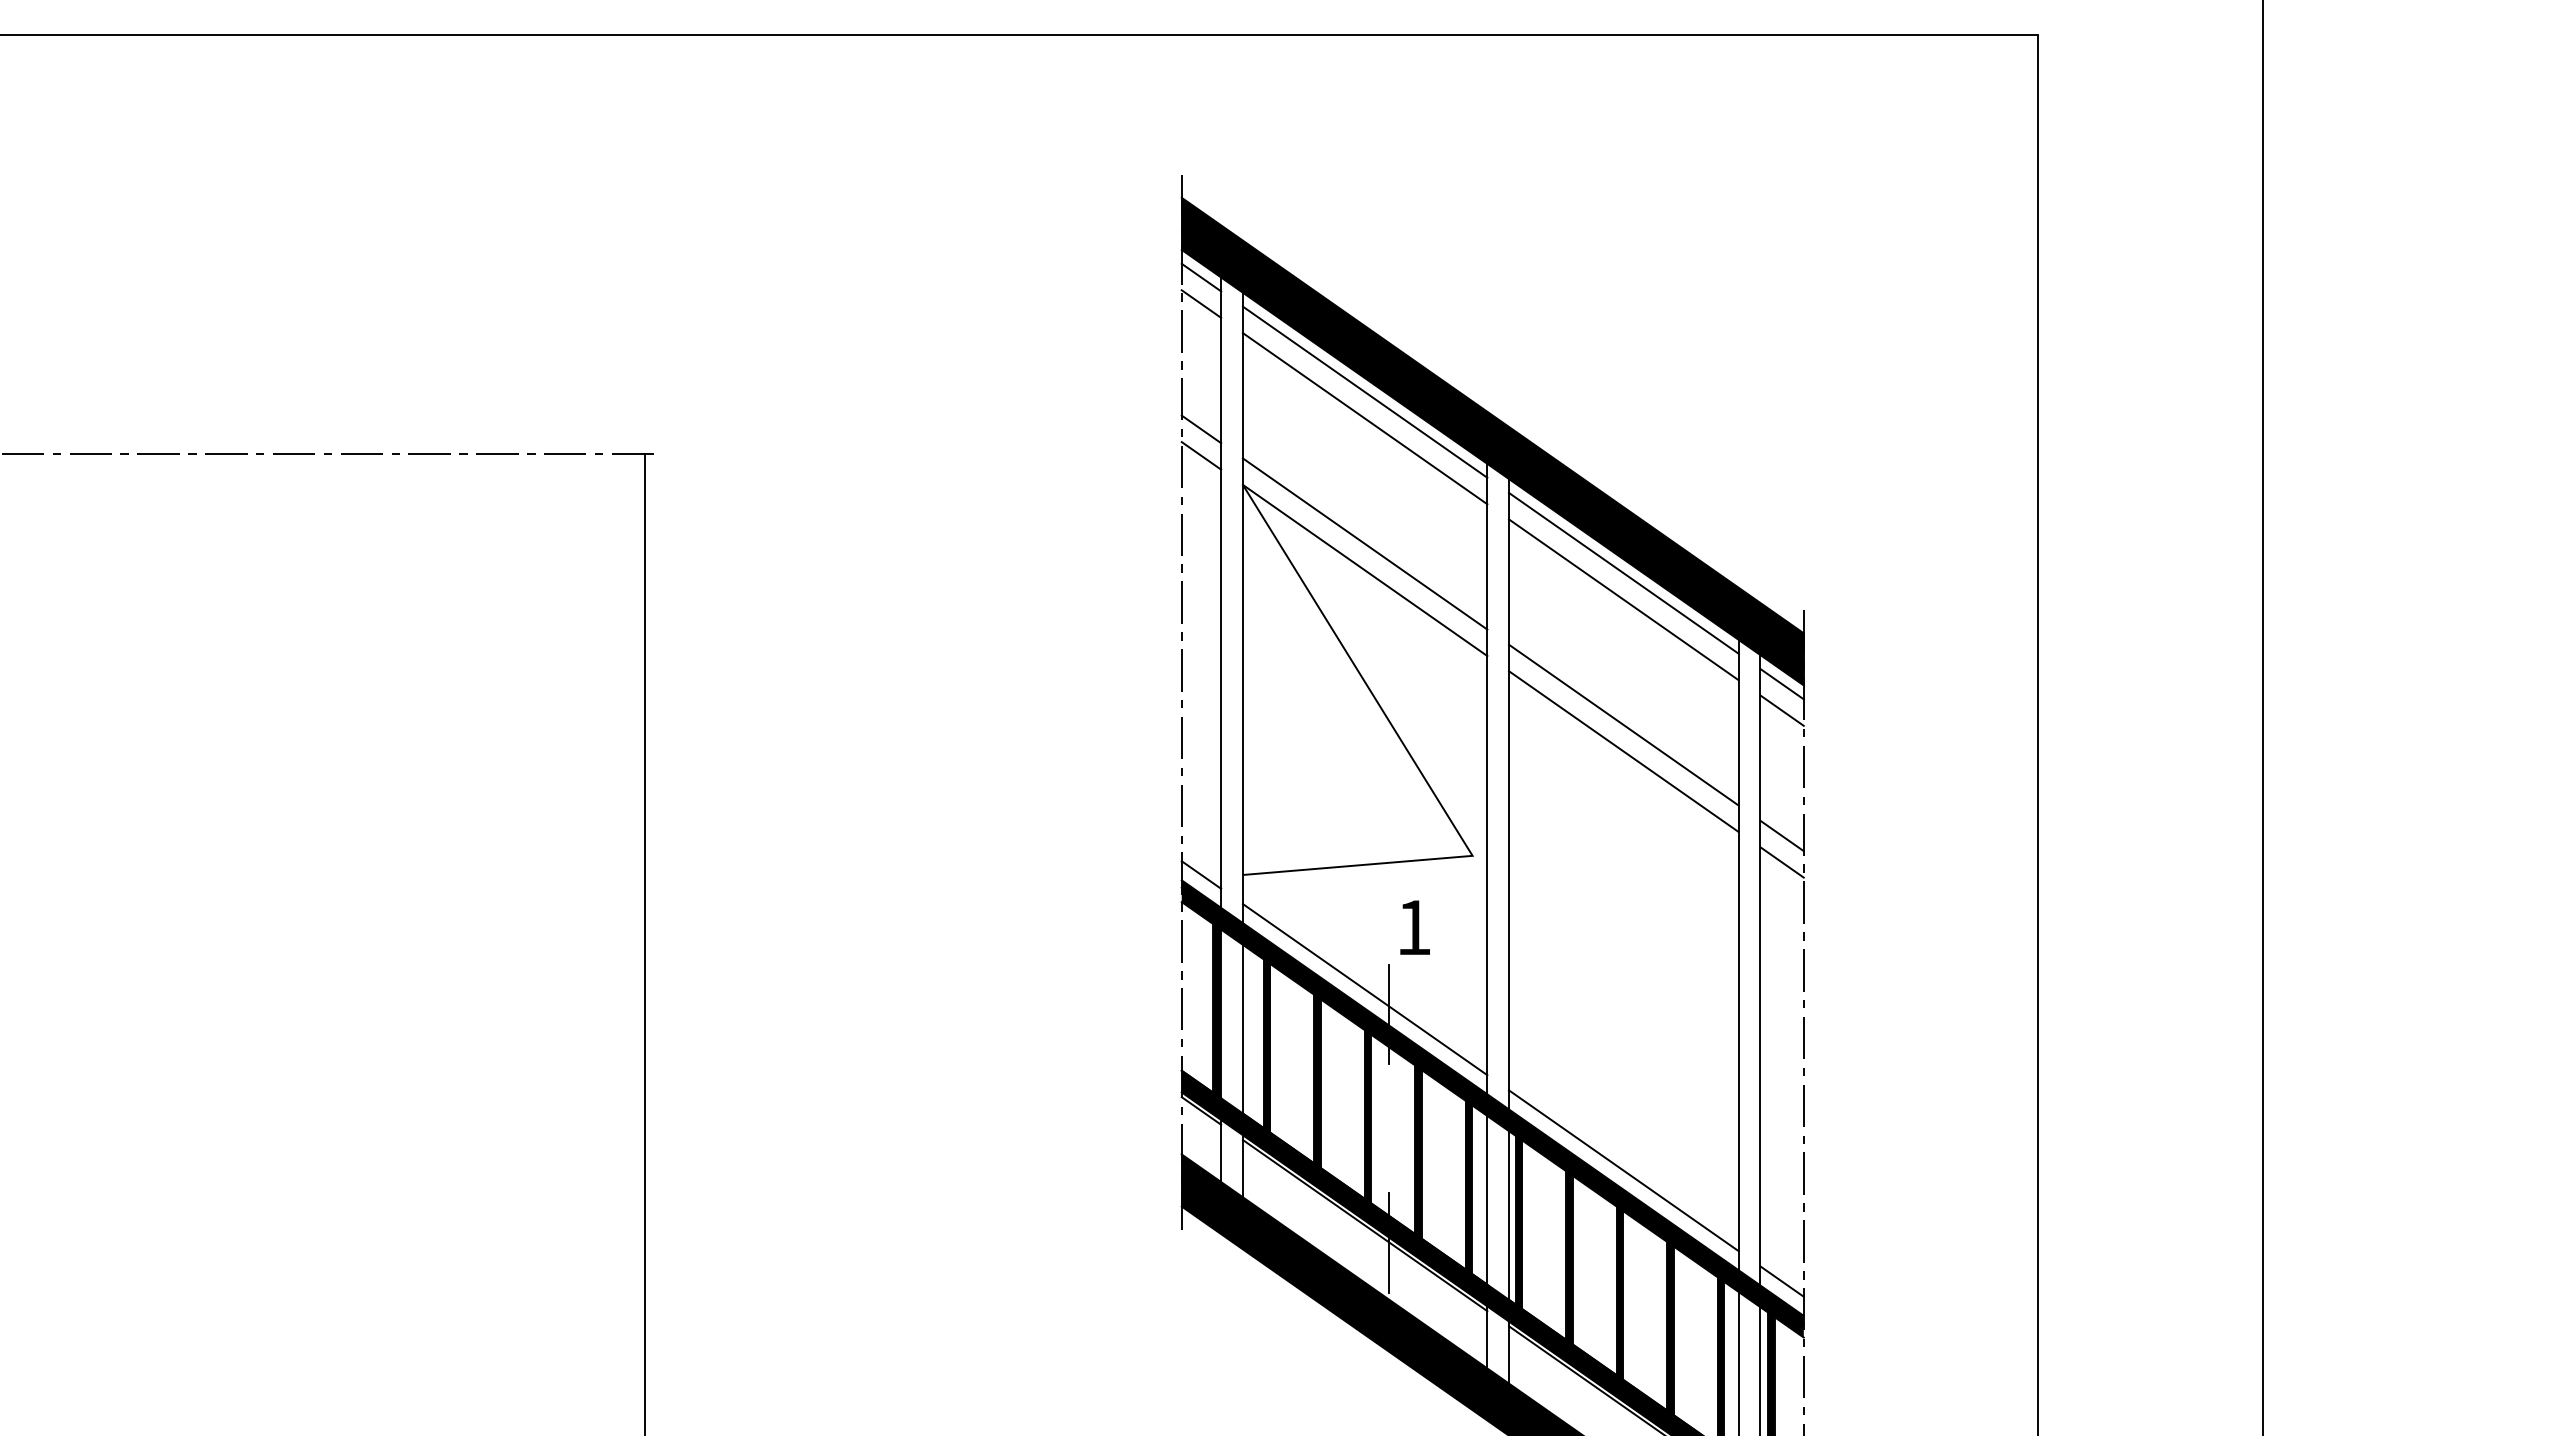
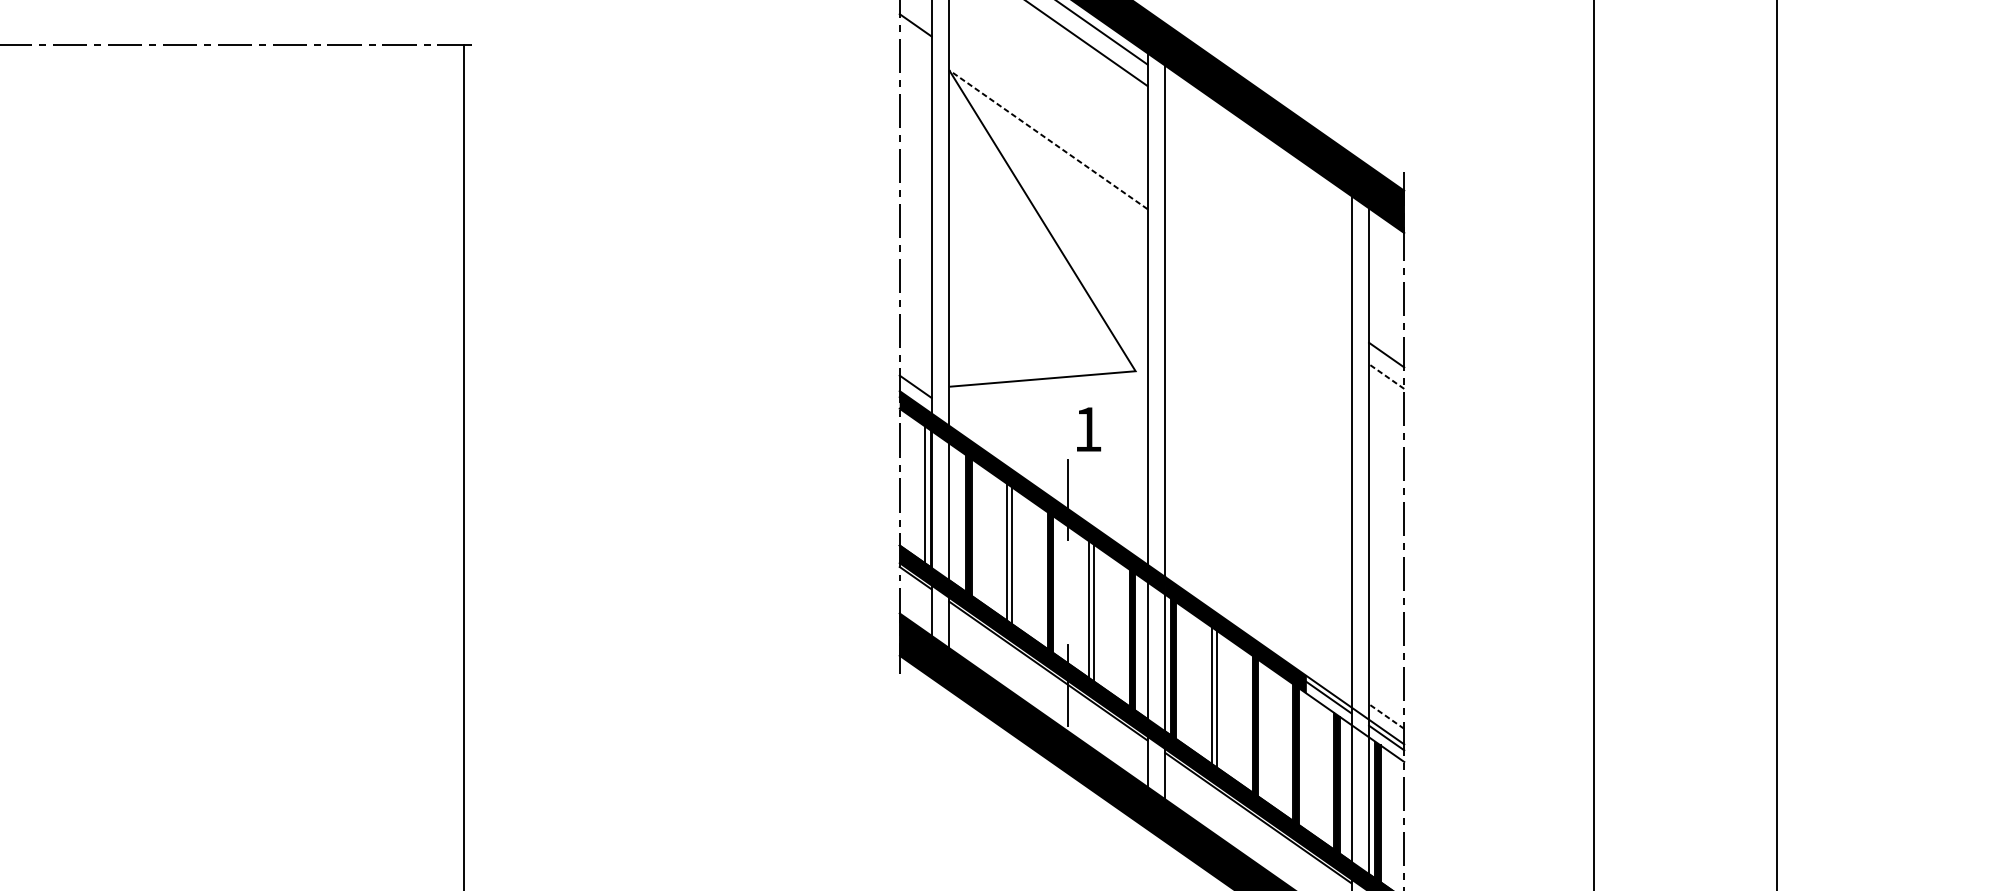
line: (1201, 455) -> (915, 46), removed
line: (1364, 543) -> (1047, 117), removed
line: (1364, 570) -> (1047, 139), solid -> dashed
line: (1623, 572) -> (1258, 141), removed
line: (1623, 599) -> (1258, 163), removed
line: (1781, 683) -> (1386, 231), removed
line: (1781, 710) -> (1386, 253), removed
line: (1623, 724) -> (1258, 264), removed
line: (1623, 751) -> (1258, 286), removed
line: (1781, 862) -> (1386, 376), solid -> dashed
line: (1364, 989) -> (1047, 479), removed
fill: (1216, 1010) -> (927, 496), removed
fill: (1317, 1081) -> (1009, 554), removed
fill: (1418, 1151) -> (1091, 611), removed
line: (1623, 1170) -> (1258, 626), removed
fill: (1569, 1257) -> (1214, 697), removed
fill: (1736, 1279) -> (1349, 714), removed
line: (1781, 1281) -> (1386, 716), solid -> dashed

